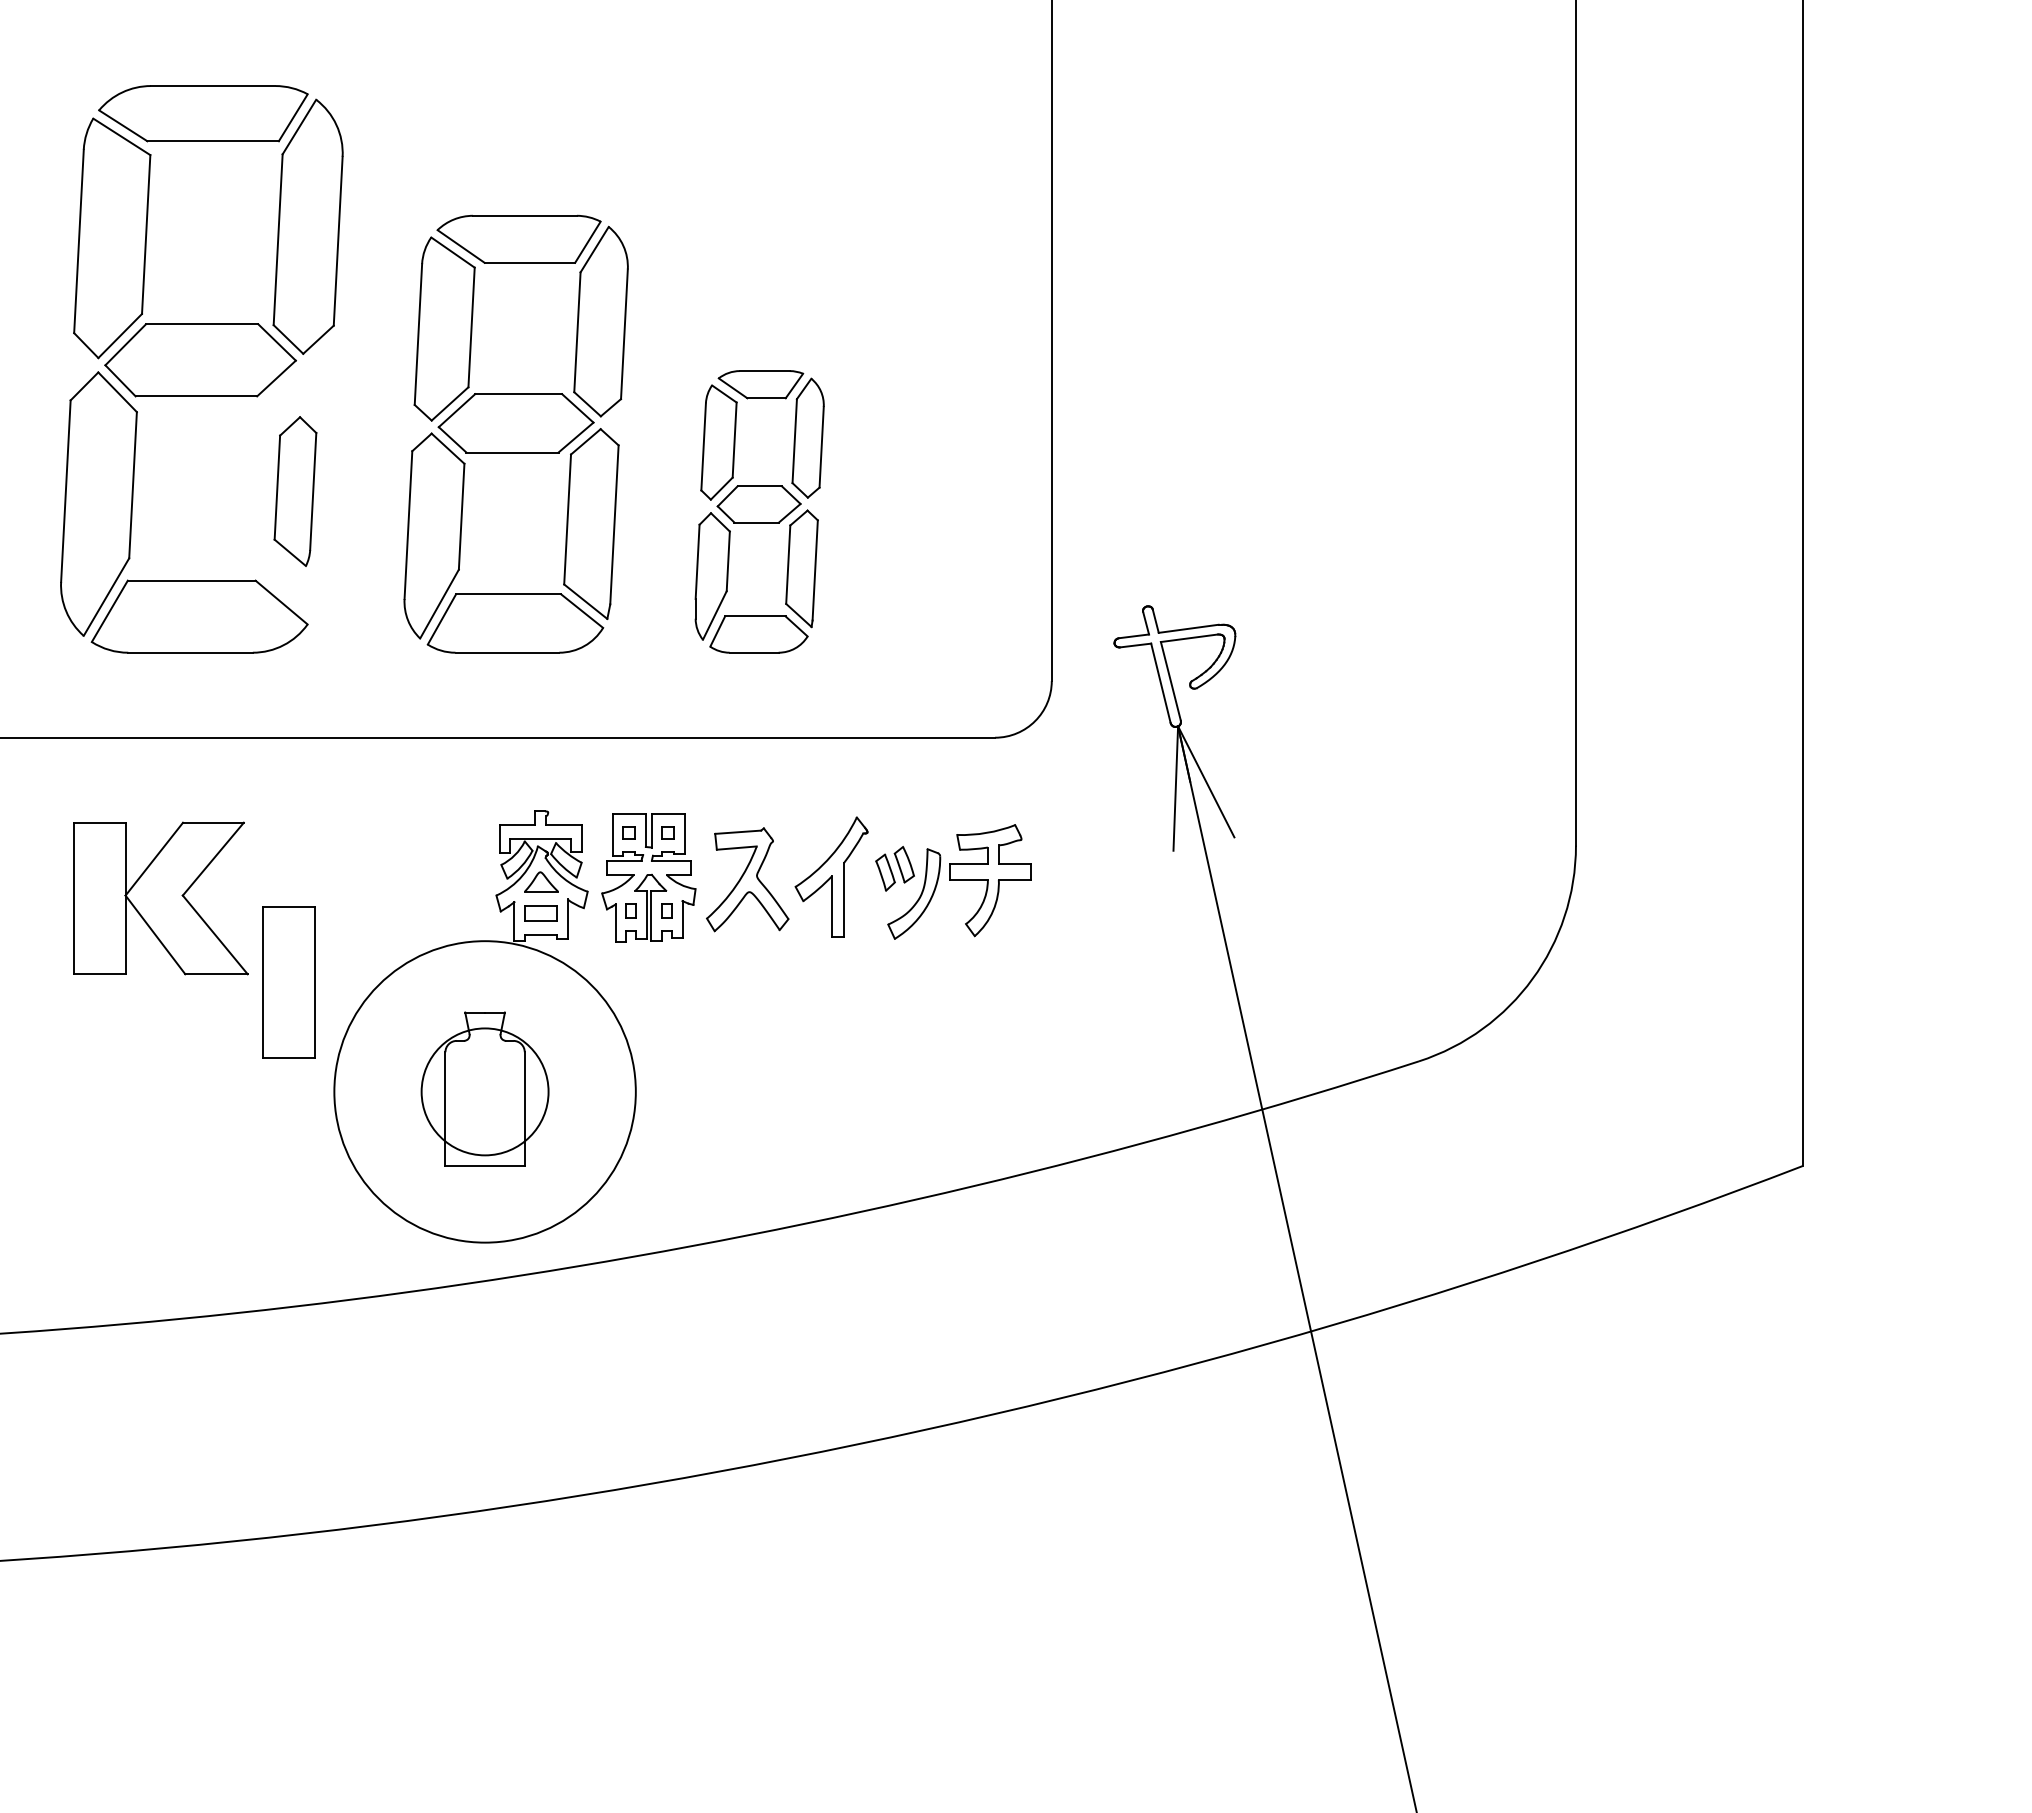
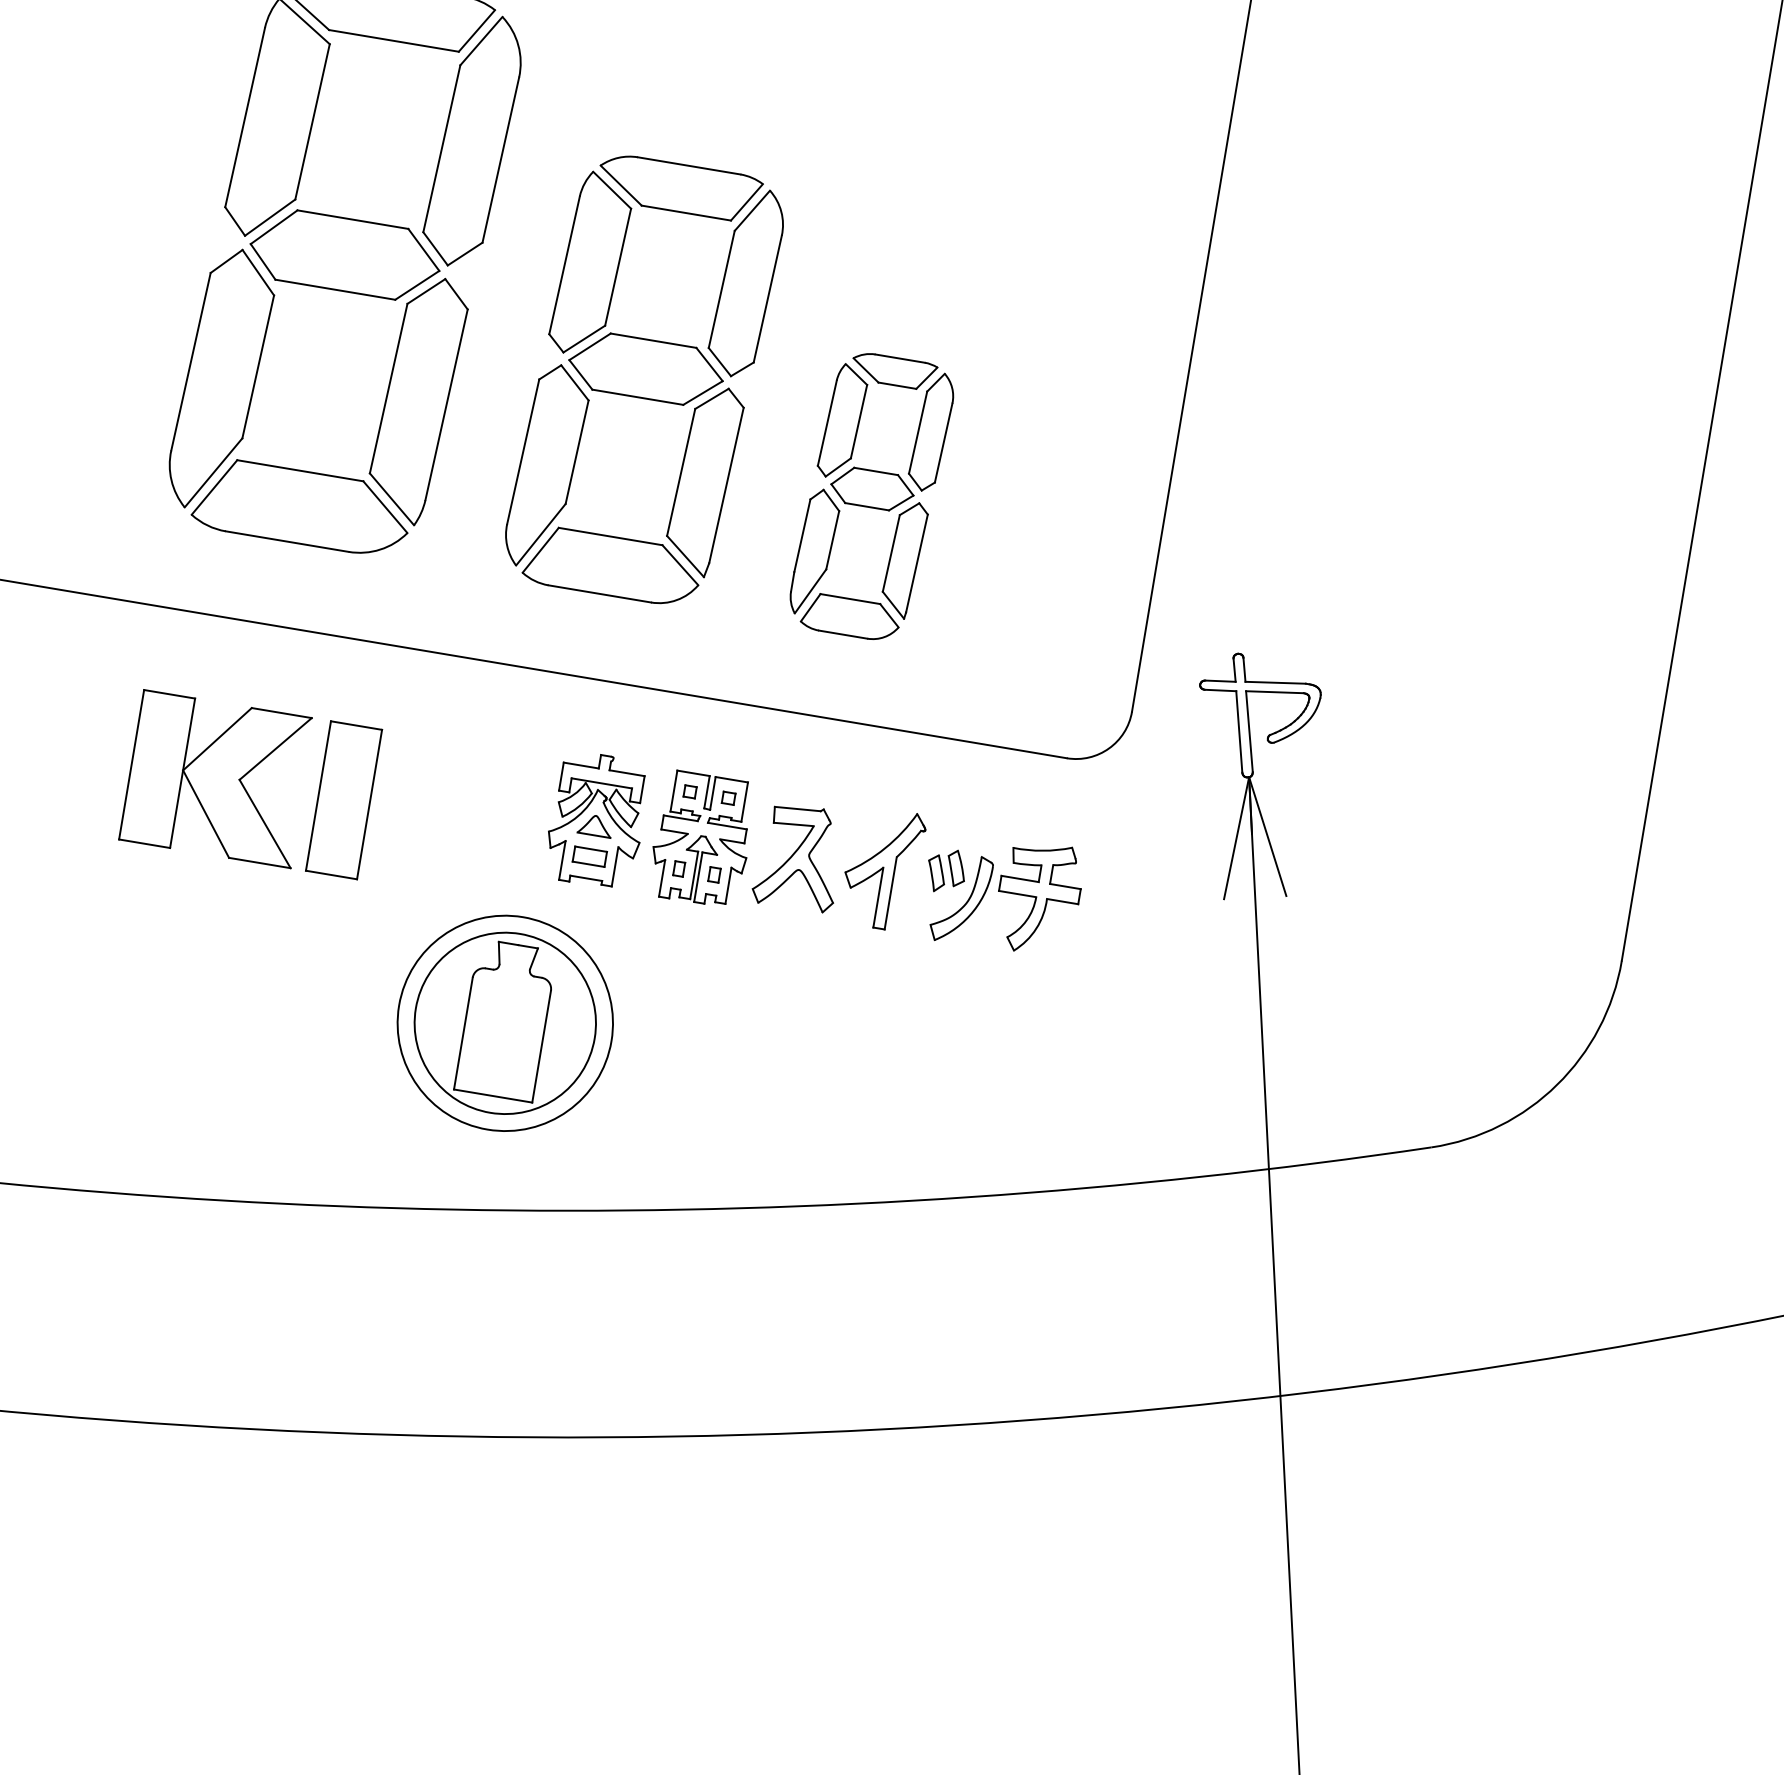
part: (295, 491) -> (417, 399), size x1.67
part: (288, 982) -> (343, 800), moved
circle: (484, 1091) -> (504, 1022), size x0.71
circle: (484, 1091) -> (504, 1022), size x1.43

